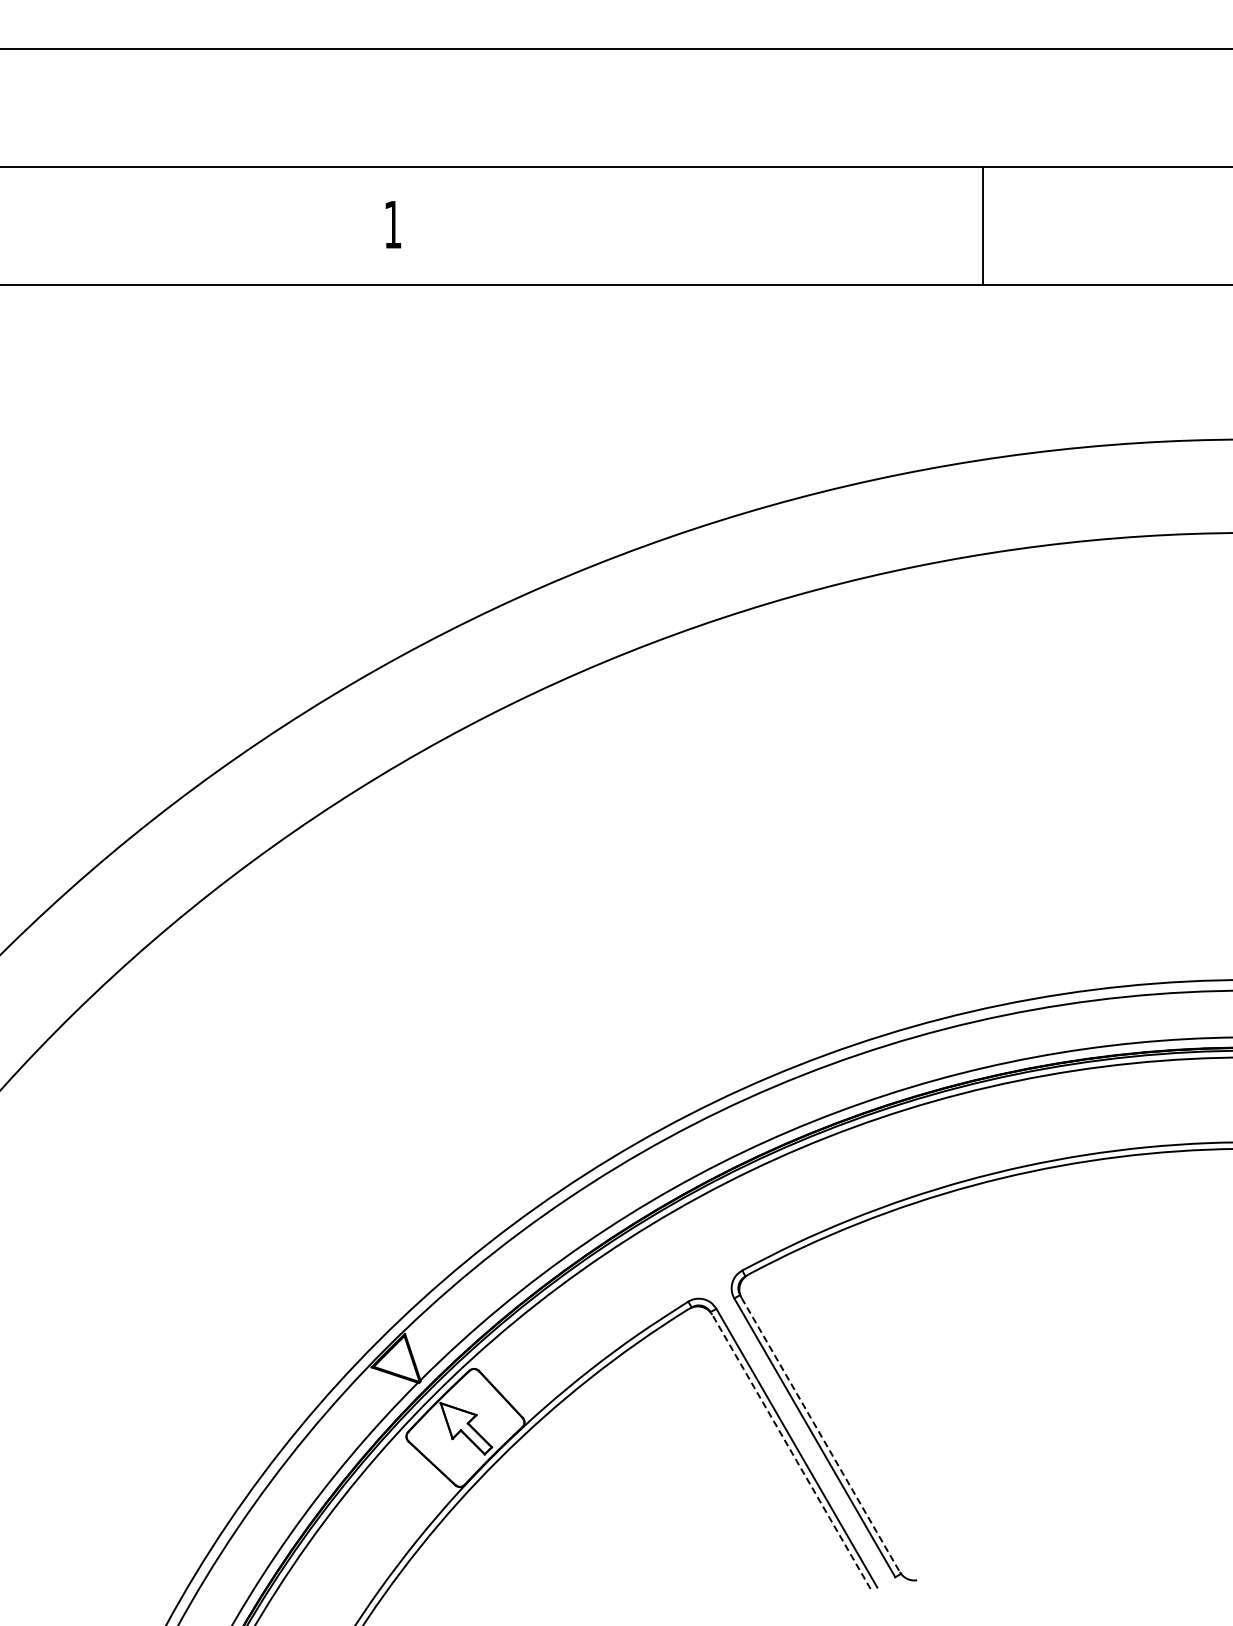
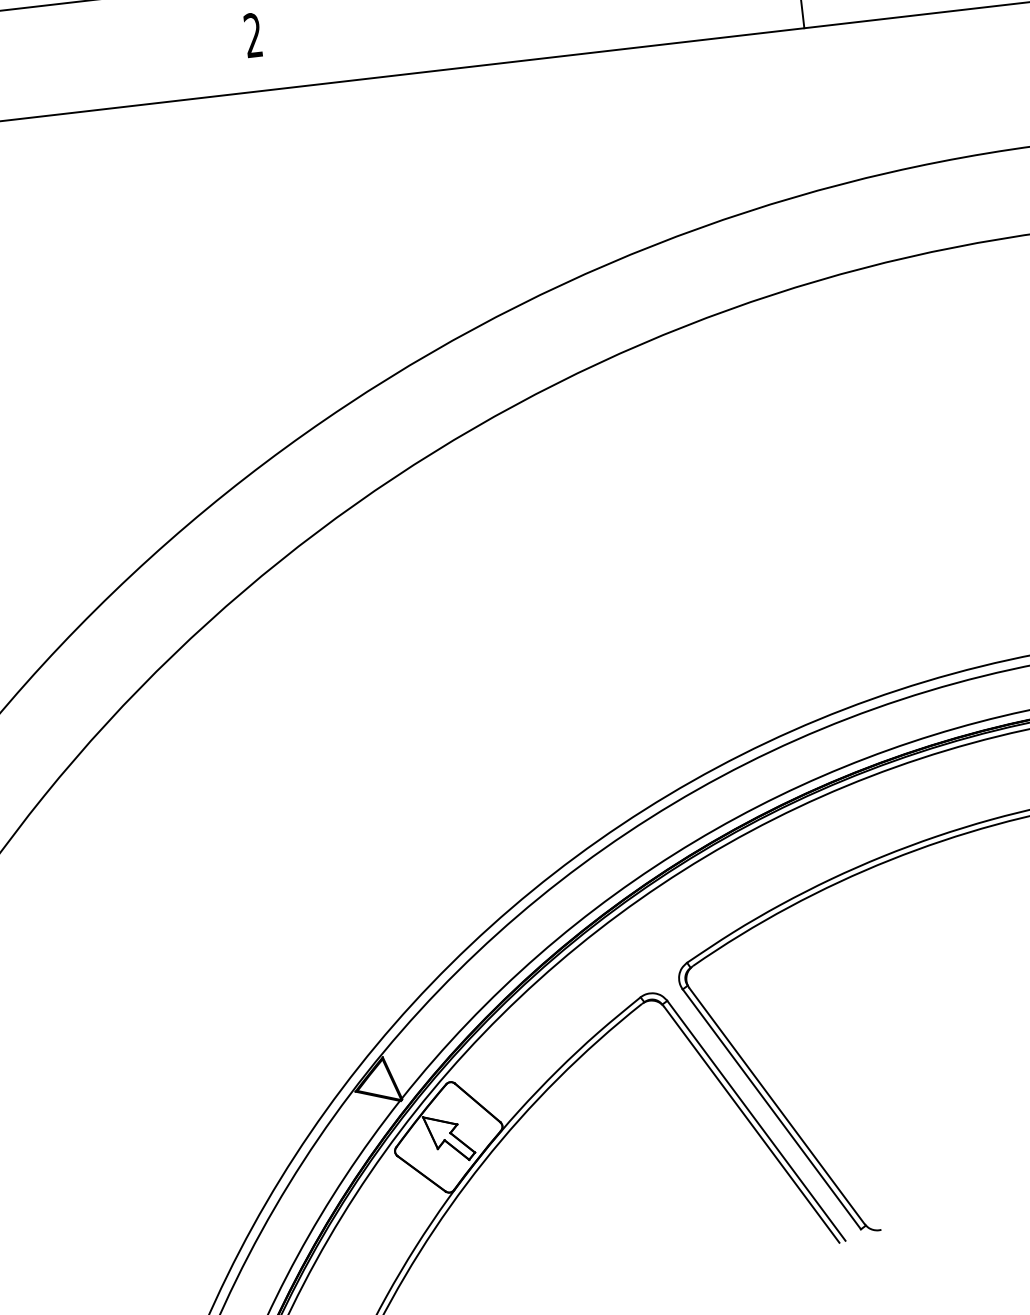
text: (392, 224) -> (252, 35), 1 -> 2
line: (820, 1435) -> (776, 1106), dashed -> solid
line: (791, 1451) -> (751, 1124), dashed -> solid

